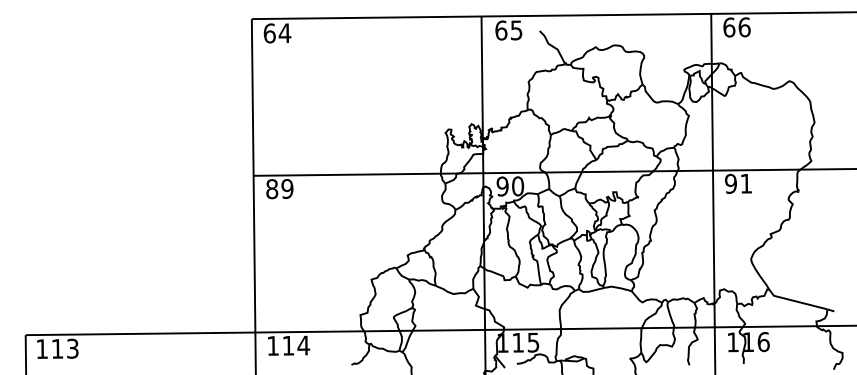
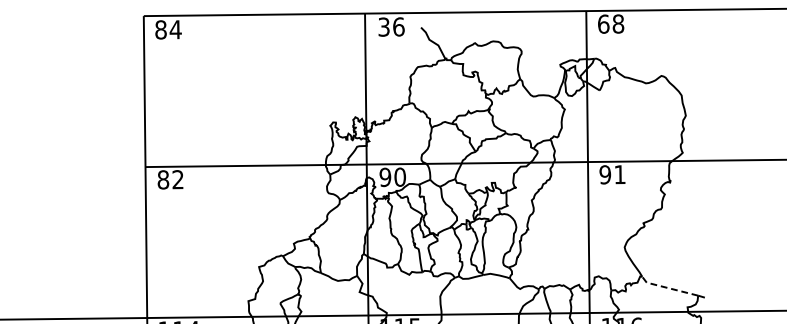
text: (744, 27) -> (618, 24), 66 -> 68
text: (508, 30) -> (391, 27), 65 -> 36
text: (269, 33) -> (160, 29), 64 -> 84
text: (287, 189) -> (178, 180), 89 -> 82
line: (795, 301) -> (667, 288), solid -> dashed

